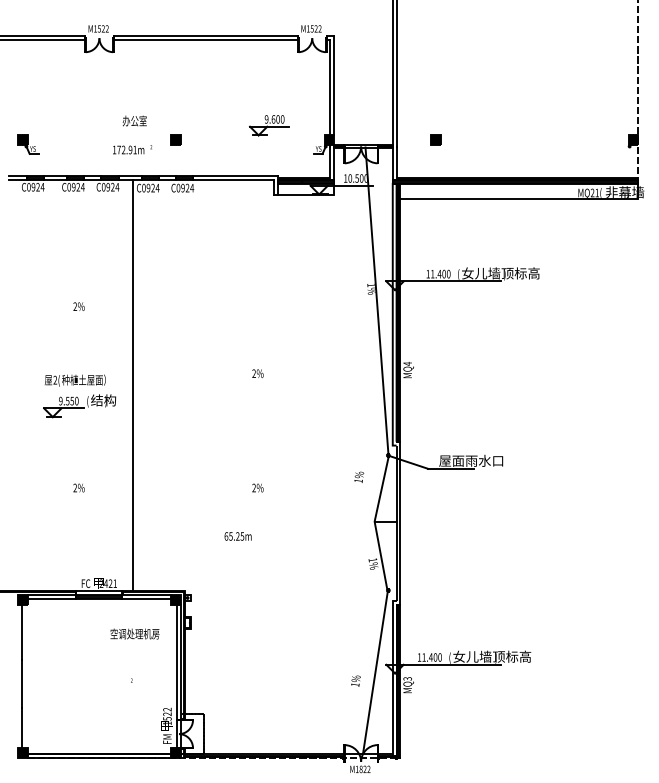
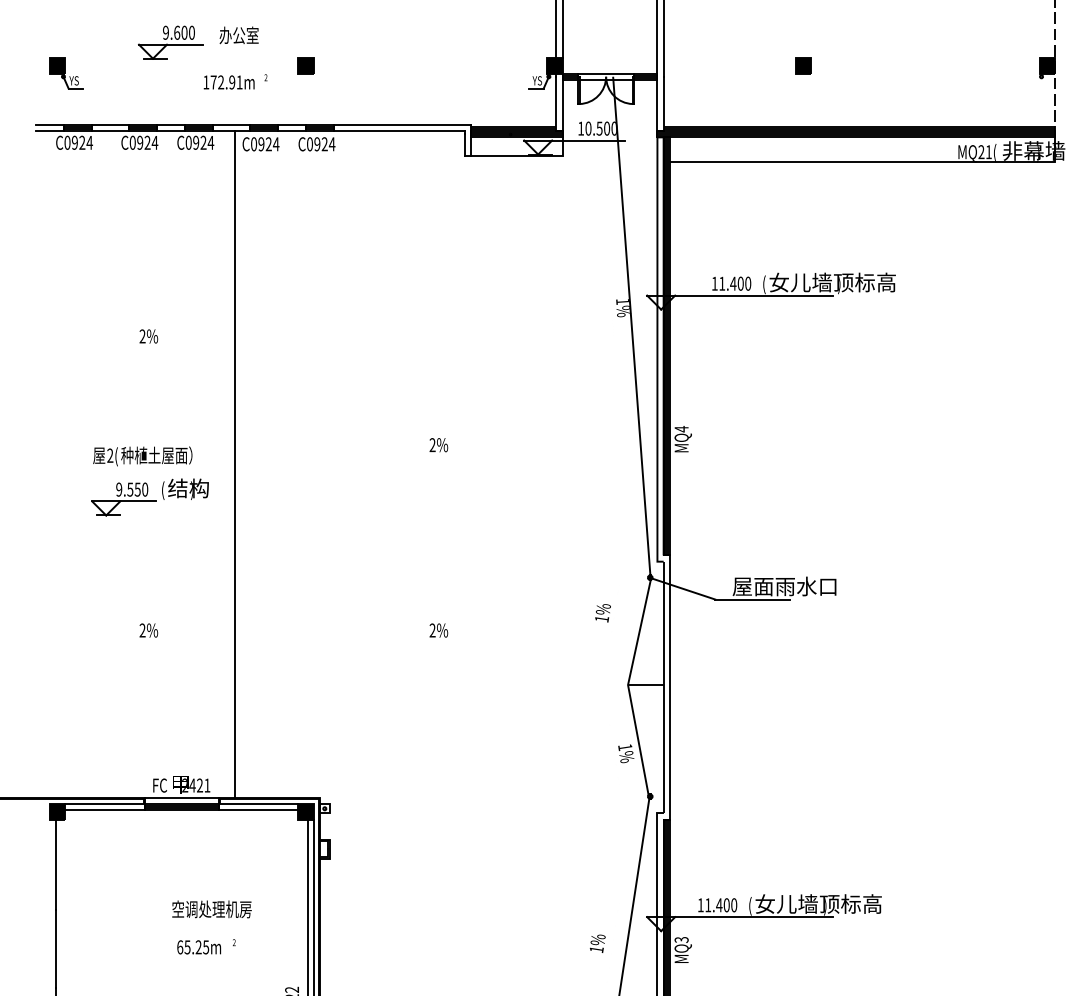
part: (269, 125) -> (170, 42), moved
part: (435, 139) -> (802, 65), moved
text: (237, 536) -> (198, 947), moved
text: (134, 633) -> (211, 908), moved

